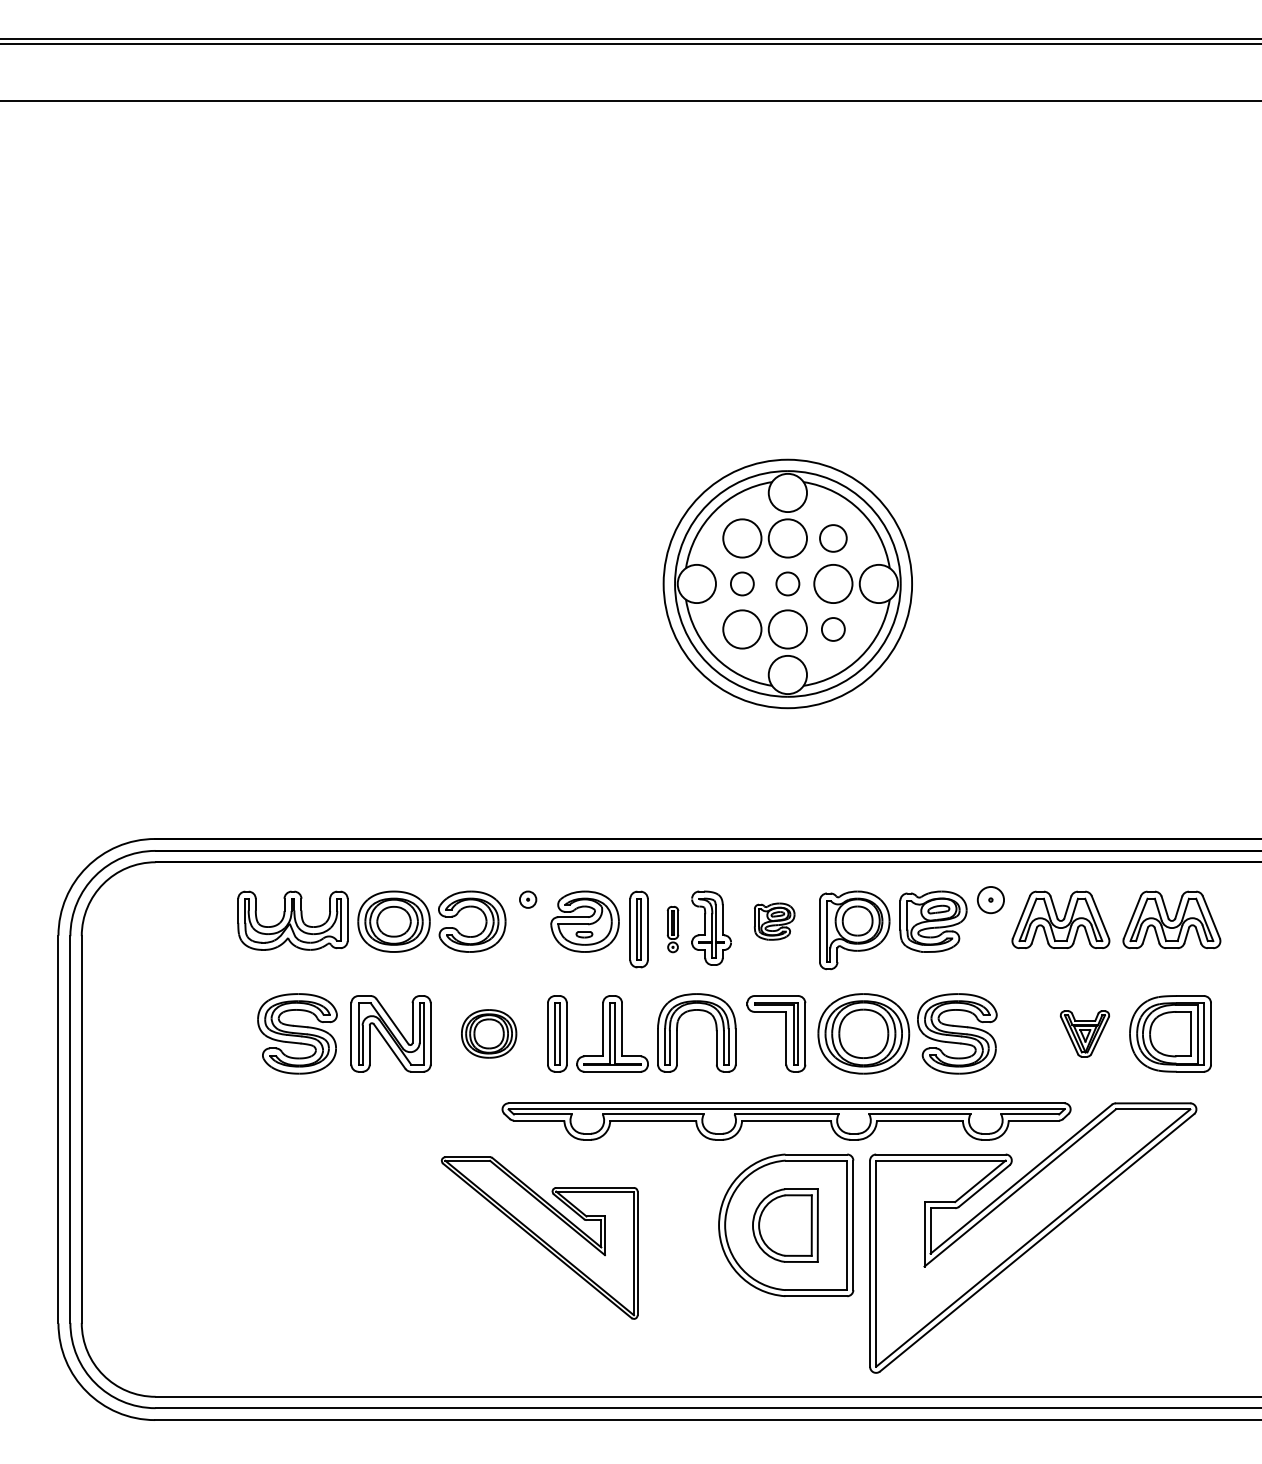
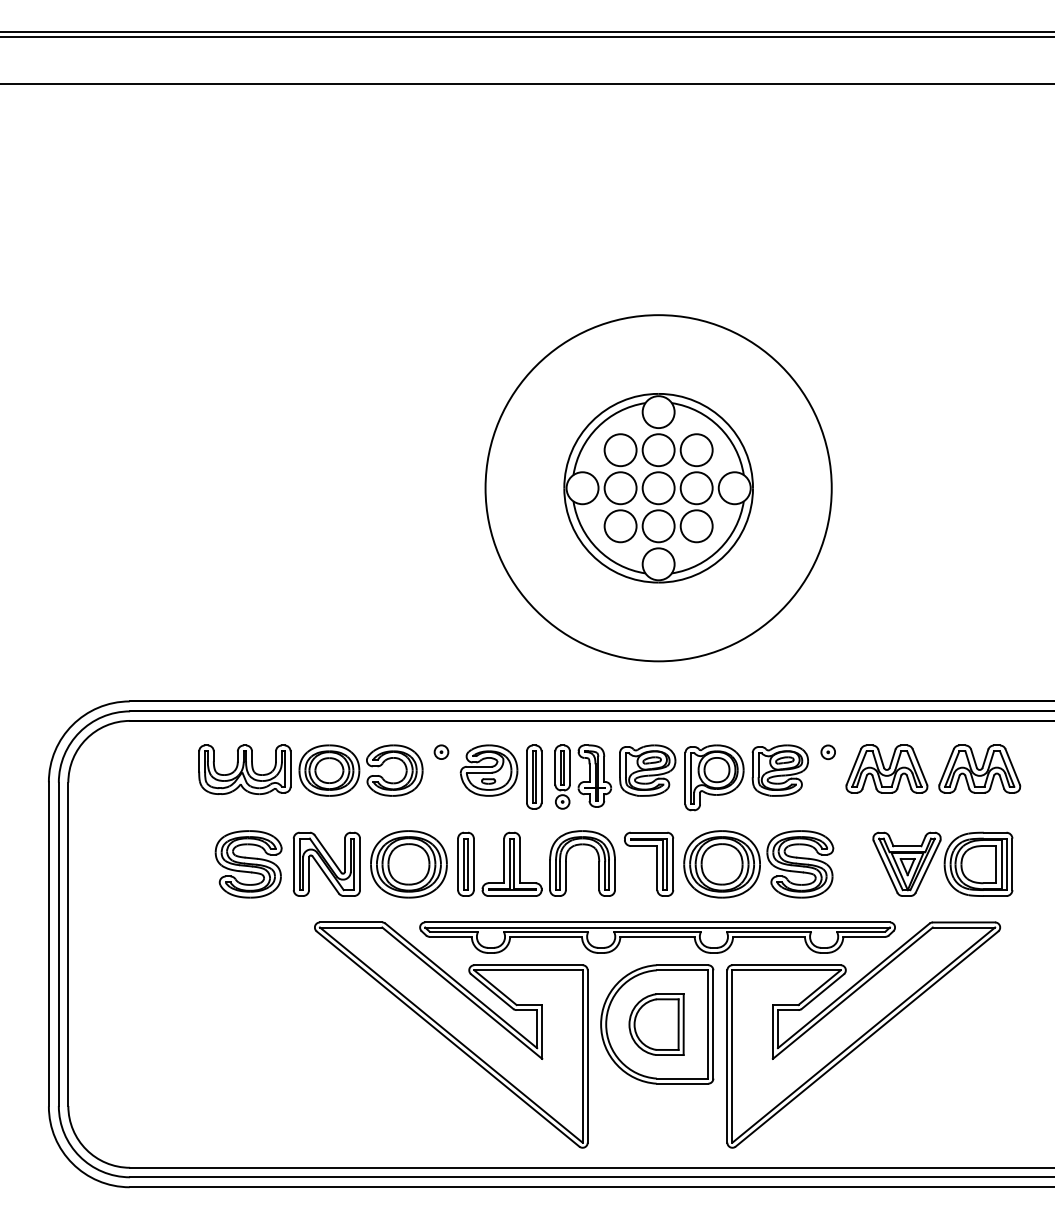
circle: (833, 538) -> (696, 450), size x1.43
circle: (742, 583) -> (620, 487), size x1.67
circle: (787, 583) -> (658, 487), size x1.67
circle: (787, 583) -> (658, 487), size x1.67
circle: (833, 629) -> (696, 526), size x1.67
part: (990, 899) -> (828, 752), size x0.62
part: (774, 921) -> (647, 770), size x1.67
part: (672, 929) -> (562, 777), size x1.67
part: (488, 1033) -> (408, 864), size x1.67
part: (1084, 1033) -> (906, 864), size x1.67
part: (539, 1237) -> (451, 1034), size x1.67

